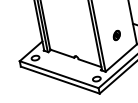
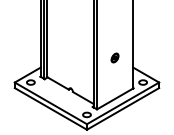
part: (116, 35) -> (114, 57), moved

